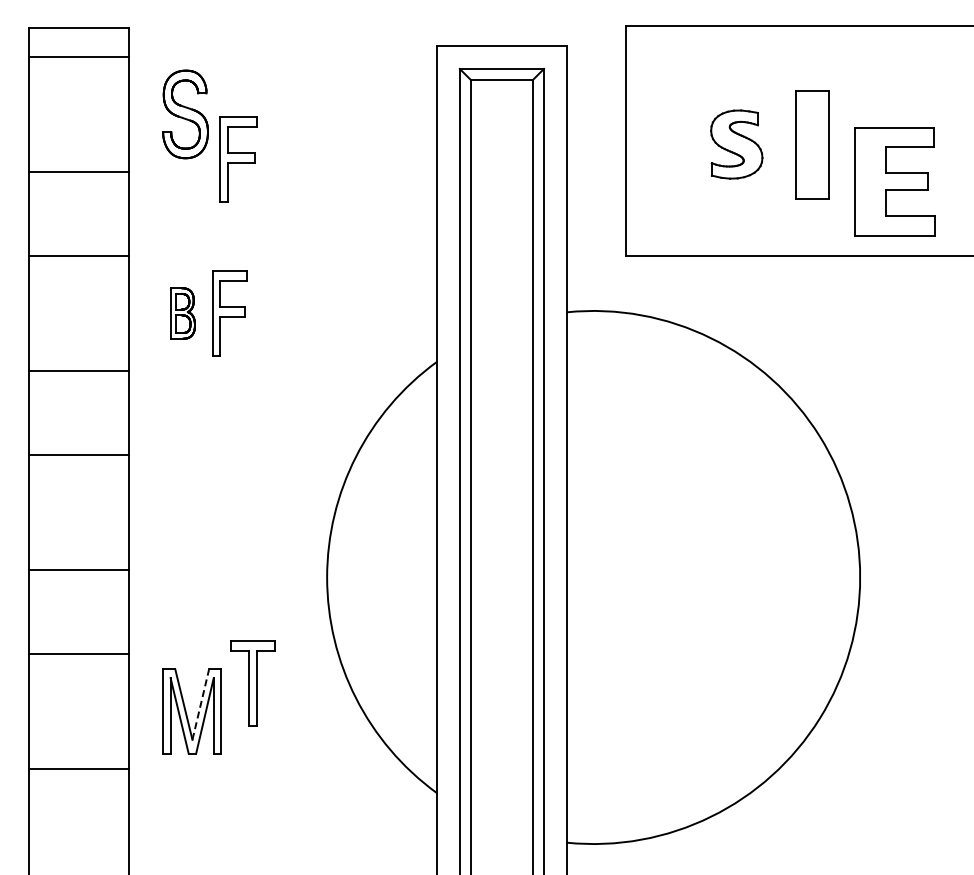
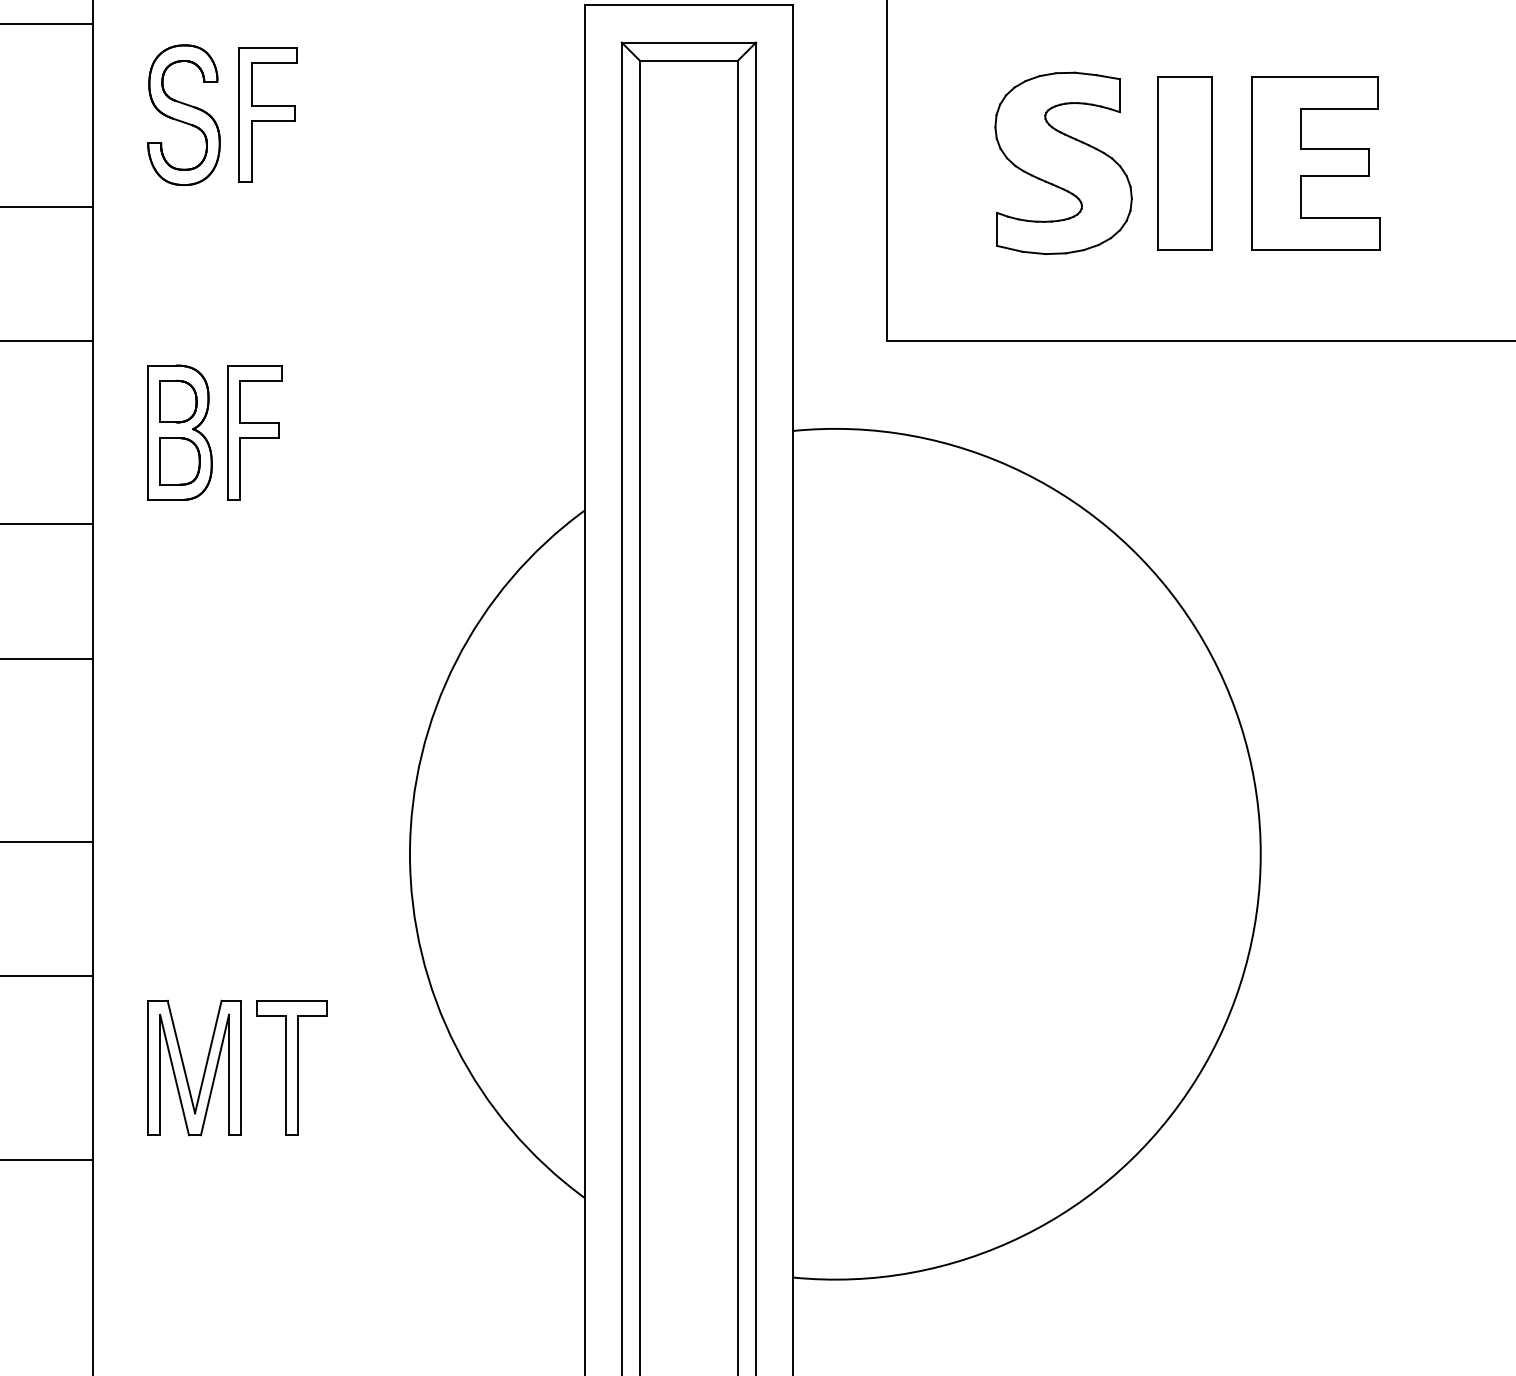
part: (736, 144) -> (1063, 163), size x1.67
part: (238, 159) -> (268, 115), moved
part: (894, 181) -> (1315, 163), moved
part: (182, 313) -> (179, 432), size x1.67
part: (252, 683) -> (290, 1068), moved
line: (200, 704) -> (207, 1056), dashed -> solid

